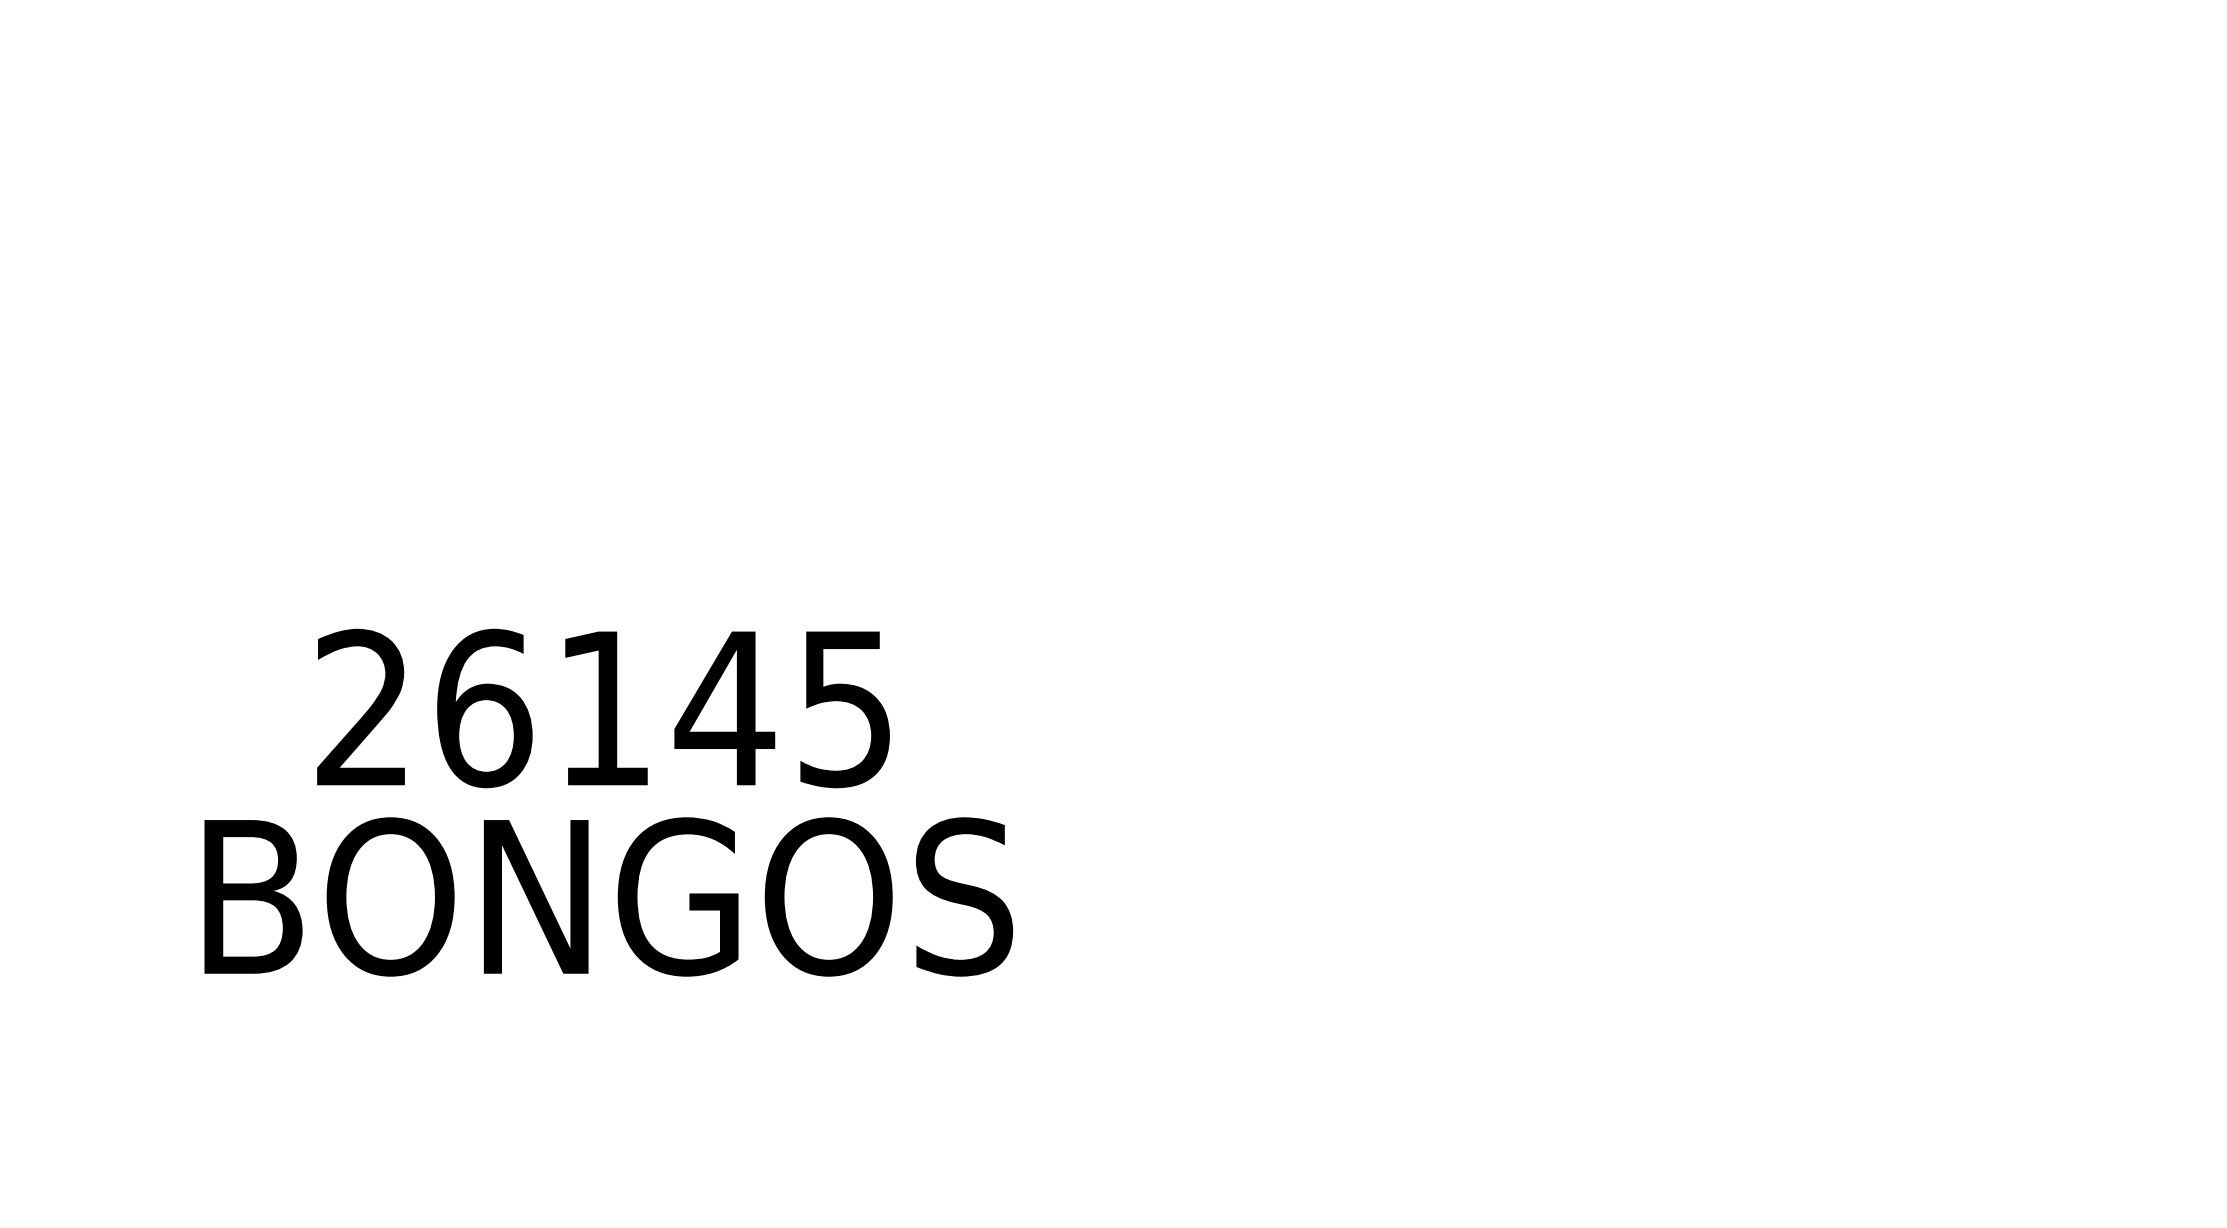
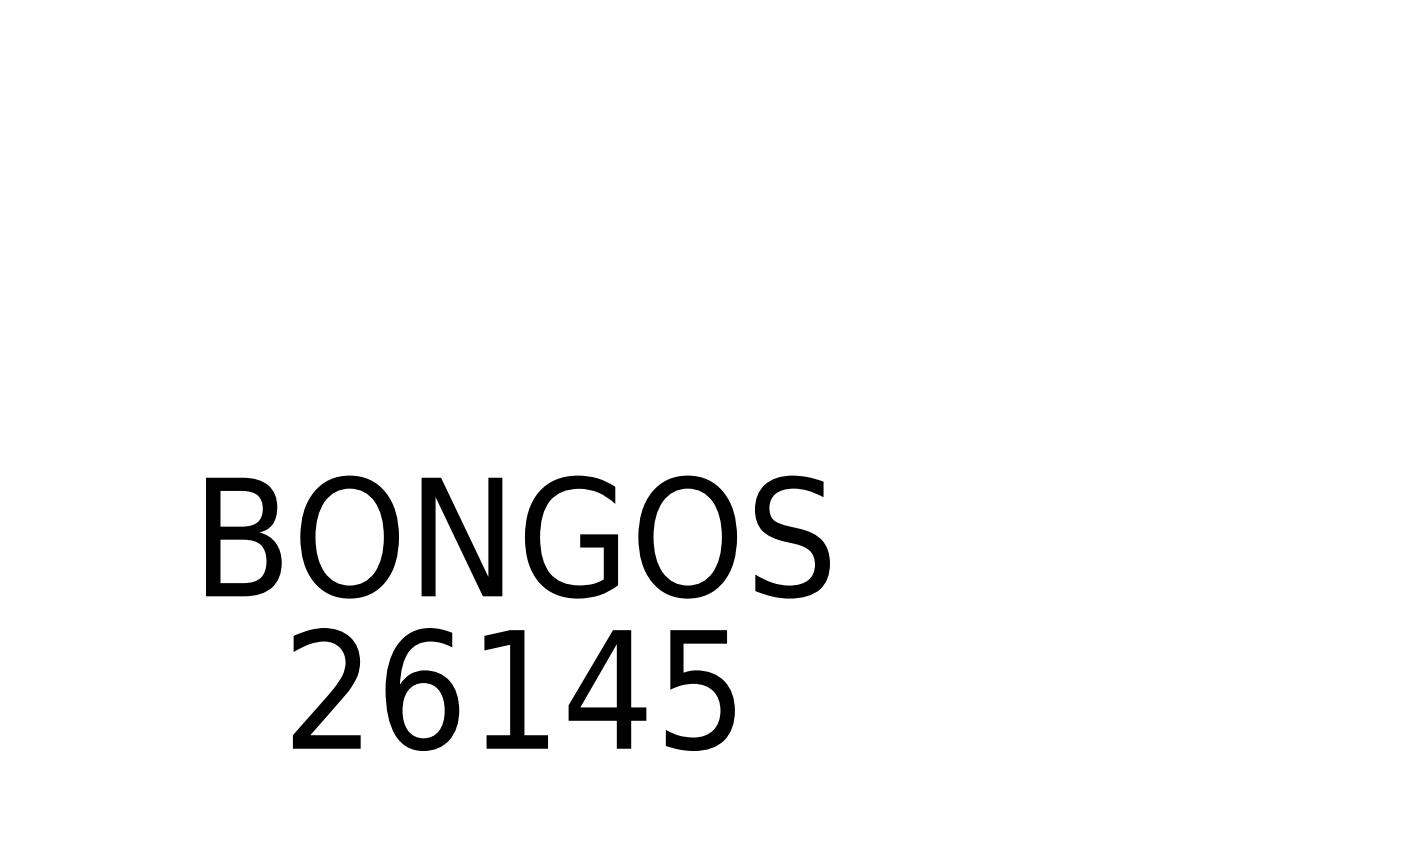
text: (603, 708) -> (513, 689), moved

